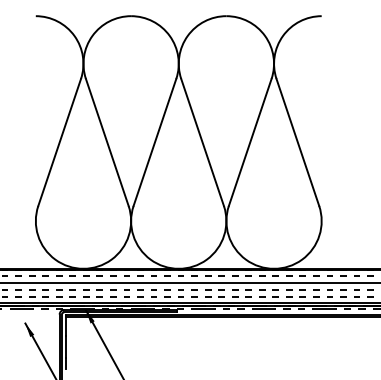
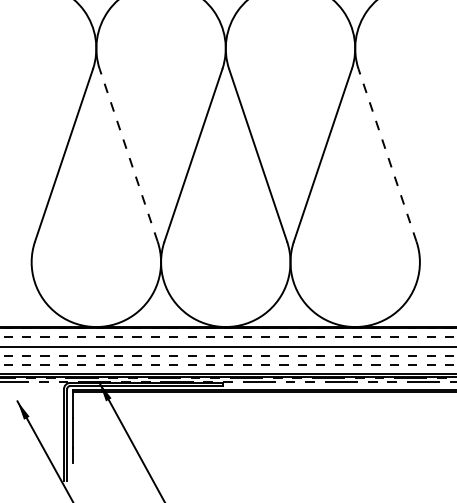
line: (107, 142) -> (128, 155), solid -> dashed
line: (297, 142) -> (387, 155), solid -> dashed

